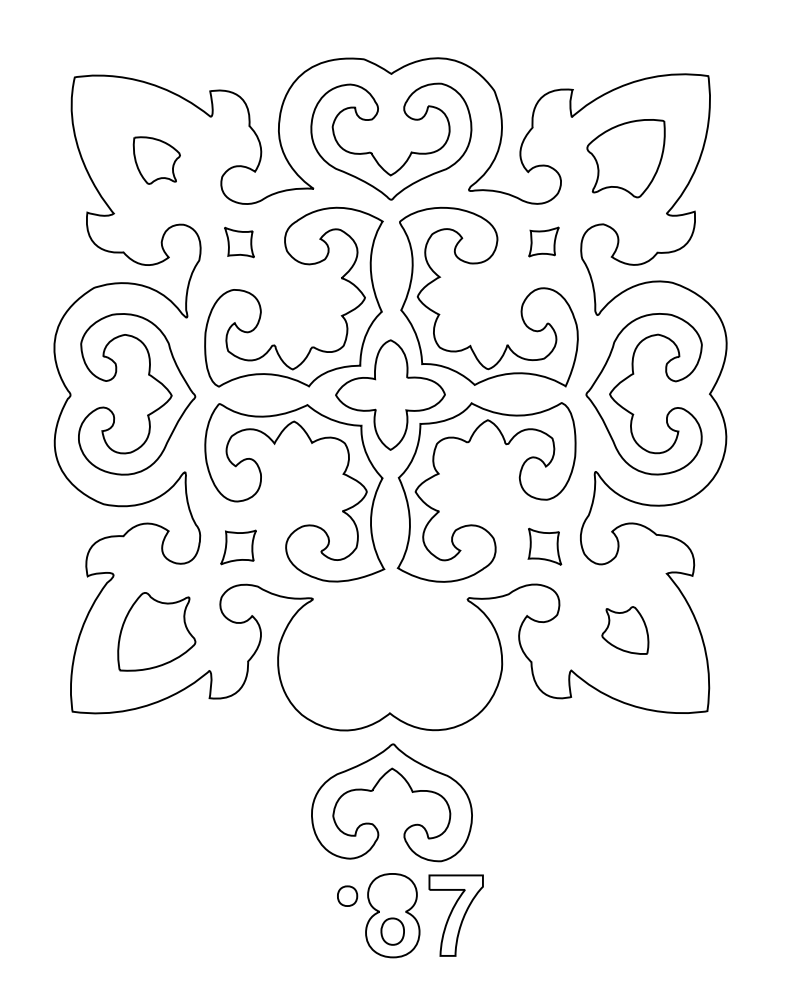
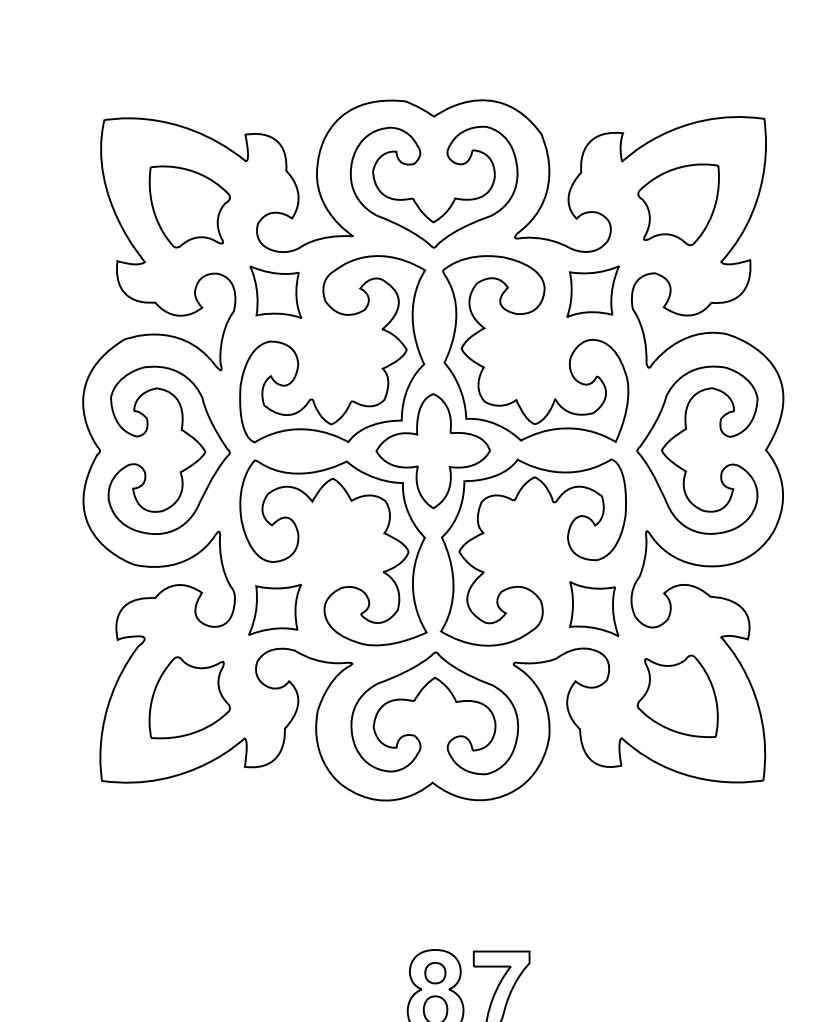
part: (156, 160) -> (189, 206), size x1.67
part: (543, 241) -> (592, 291), size x1.67
part: (239, 242) -> (275, 292), size x1.67
part: (544, 546) -> (593, 608), size x1.43
part: (238, 547) -> (274, 609), size x1.43
part: (625, 630) -> (678, 696), size x1.67
part: (374, 789) -> (416, 699), moved
part: (347, 895) -> (435, 972), moved

